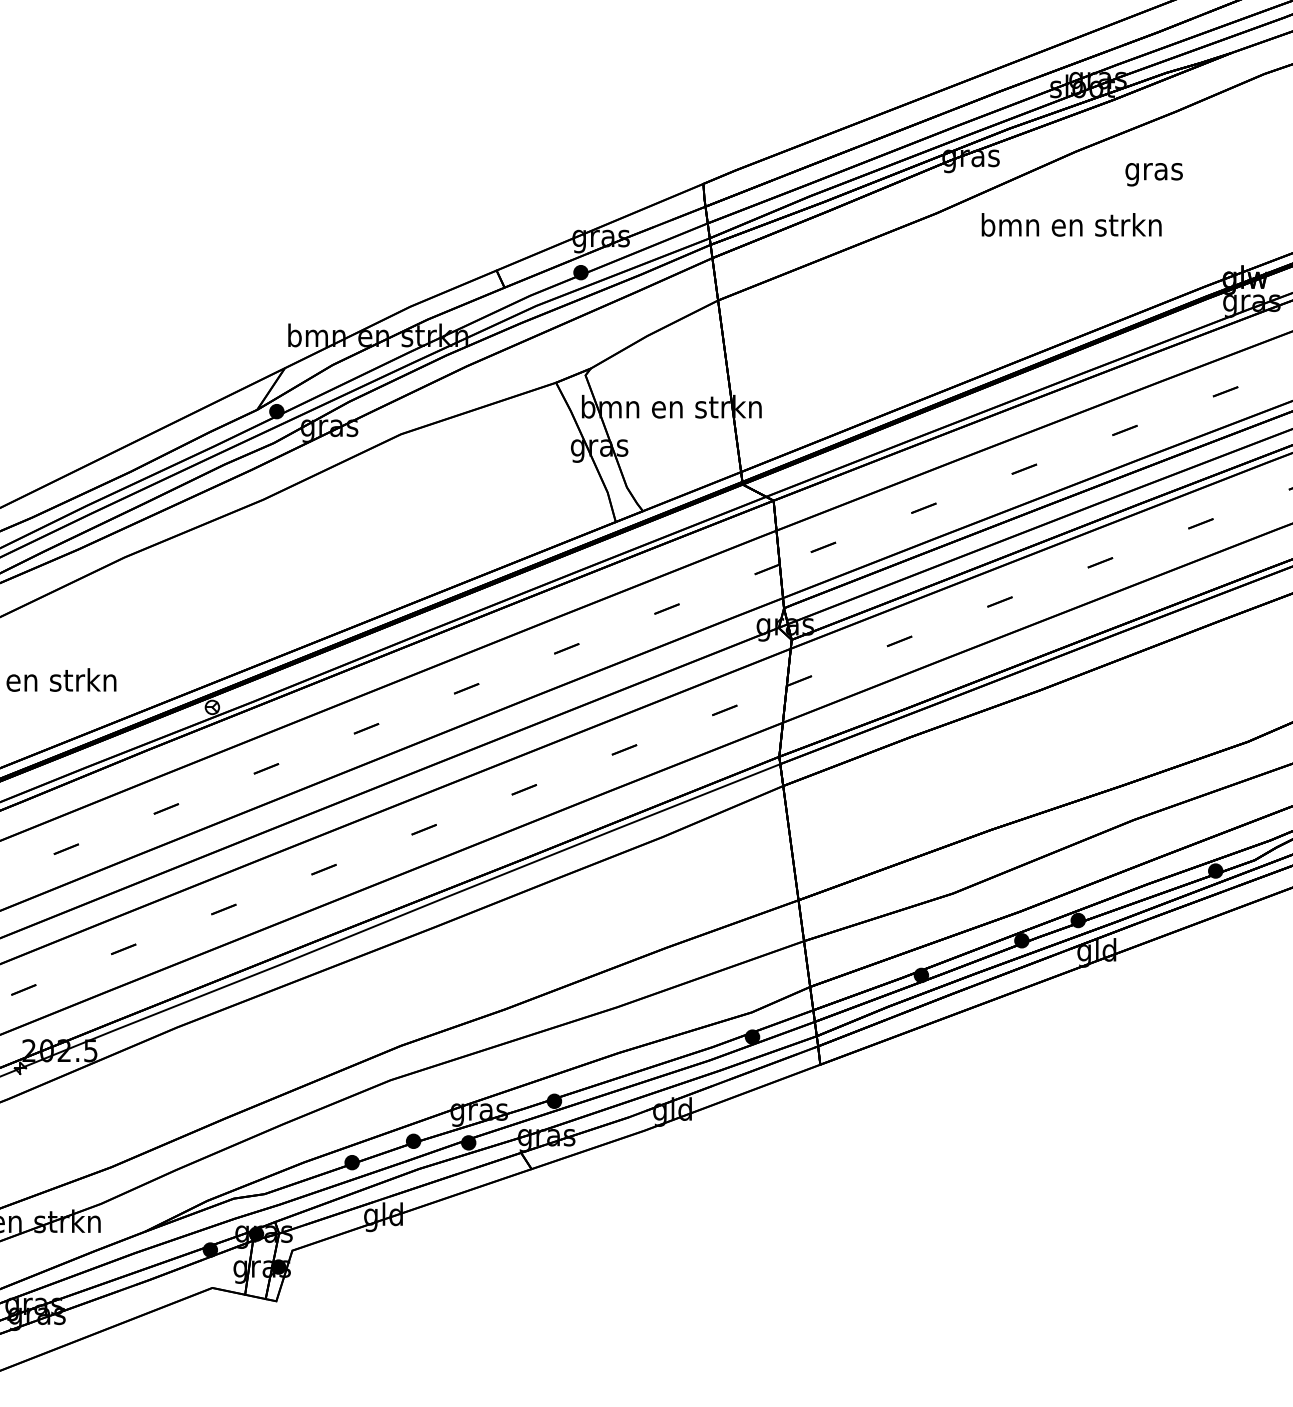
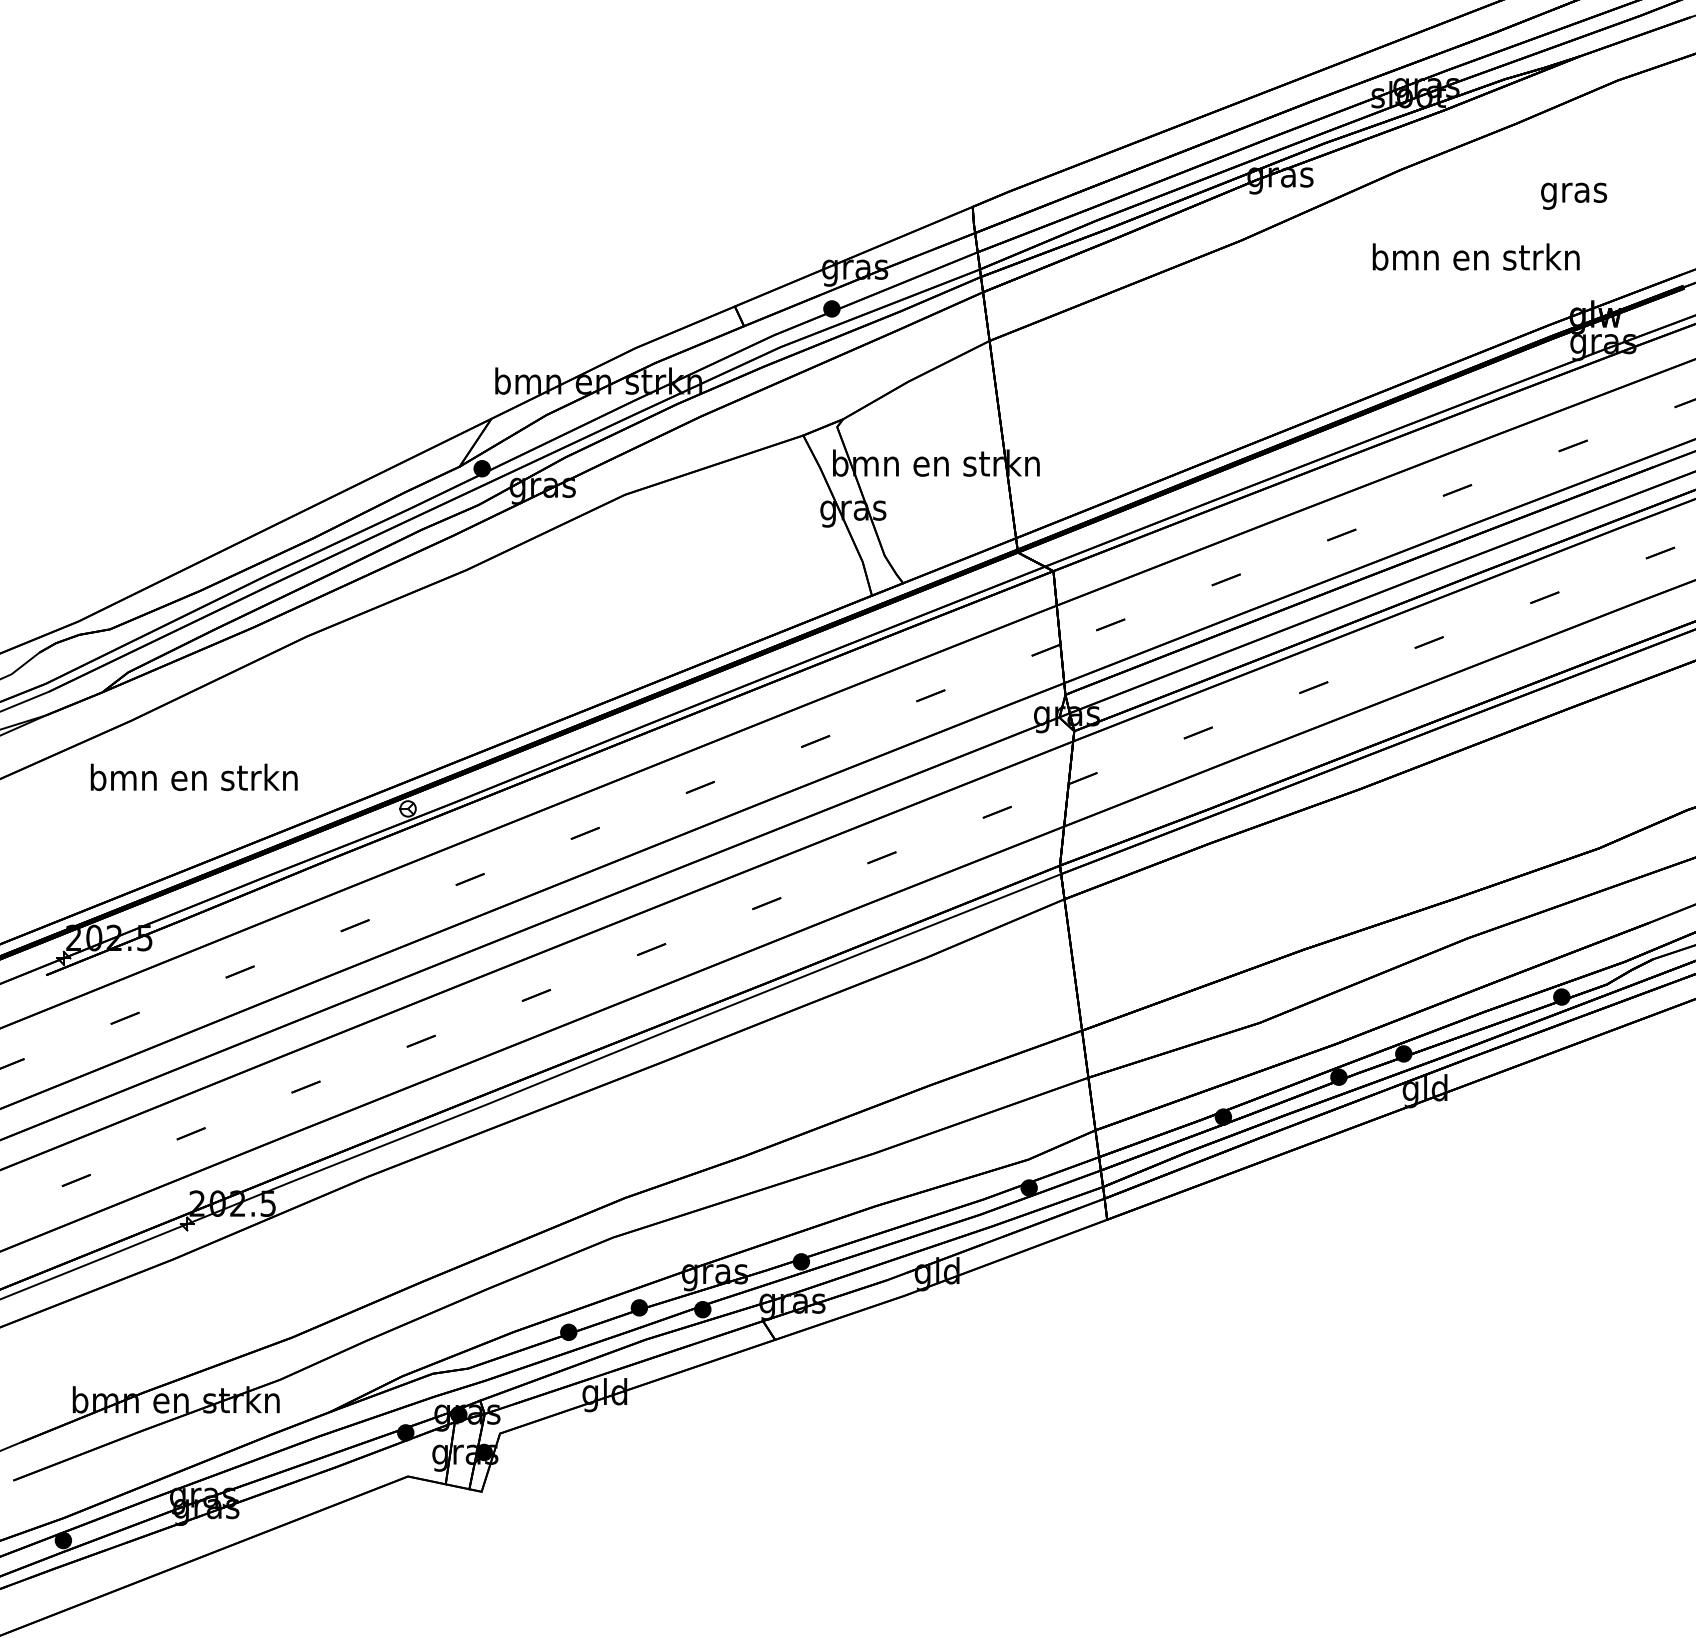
text: (1154, 174) -> (1574, 195), moved
text: (1071, 224) -> (1475, 256), moved

